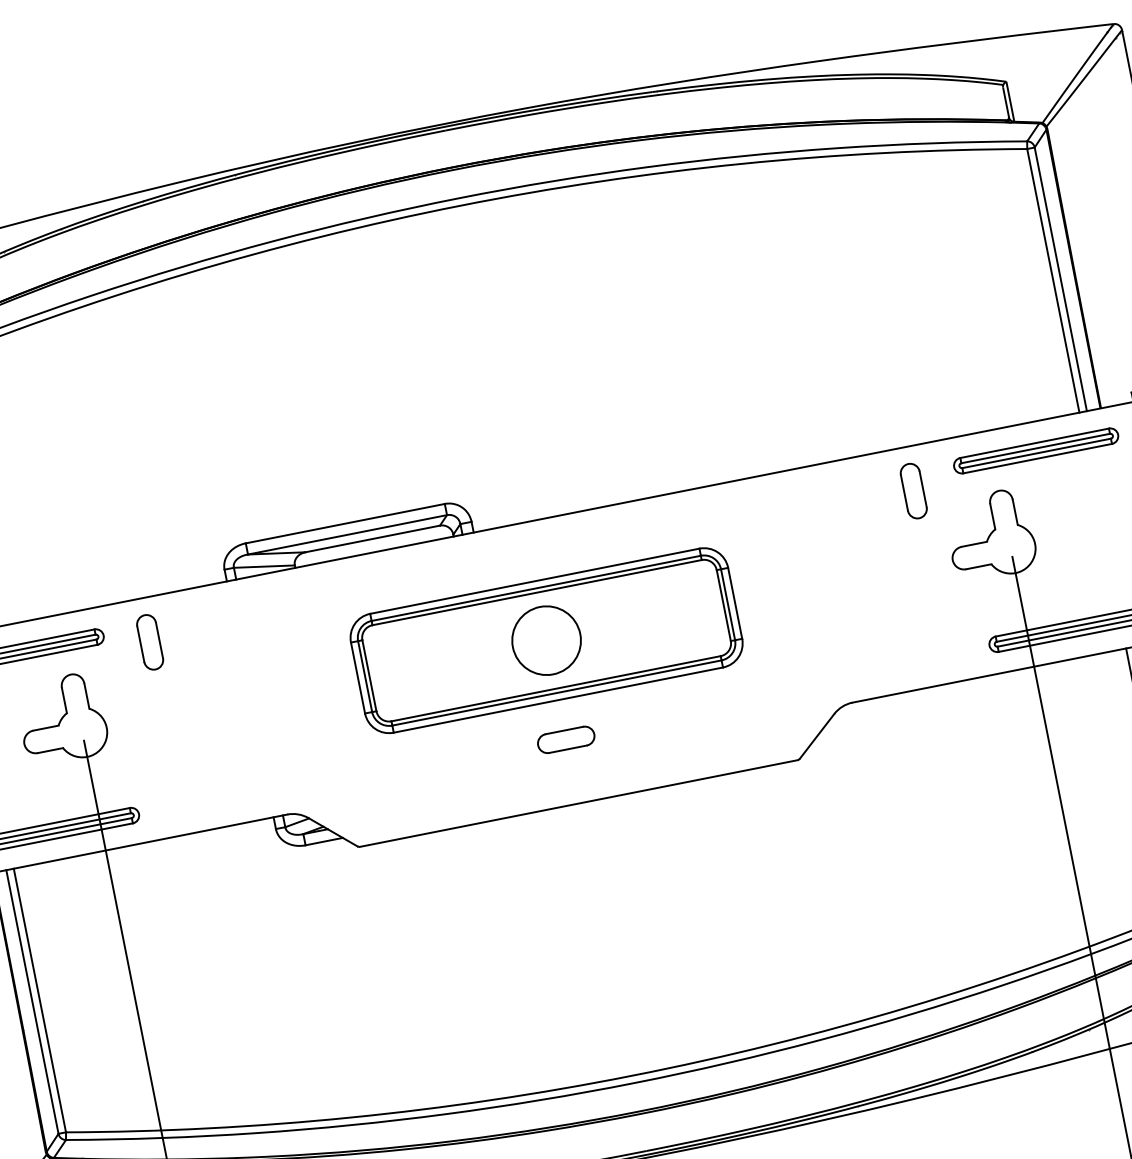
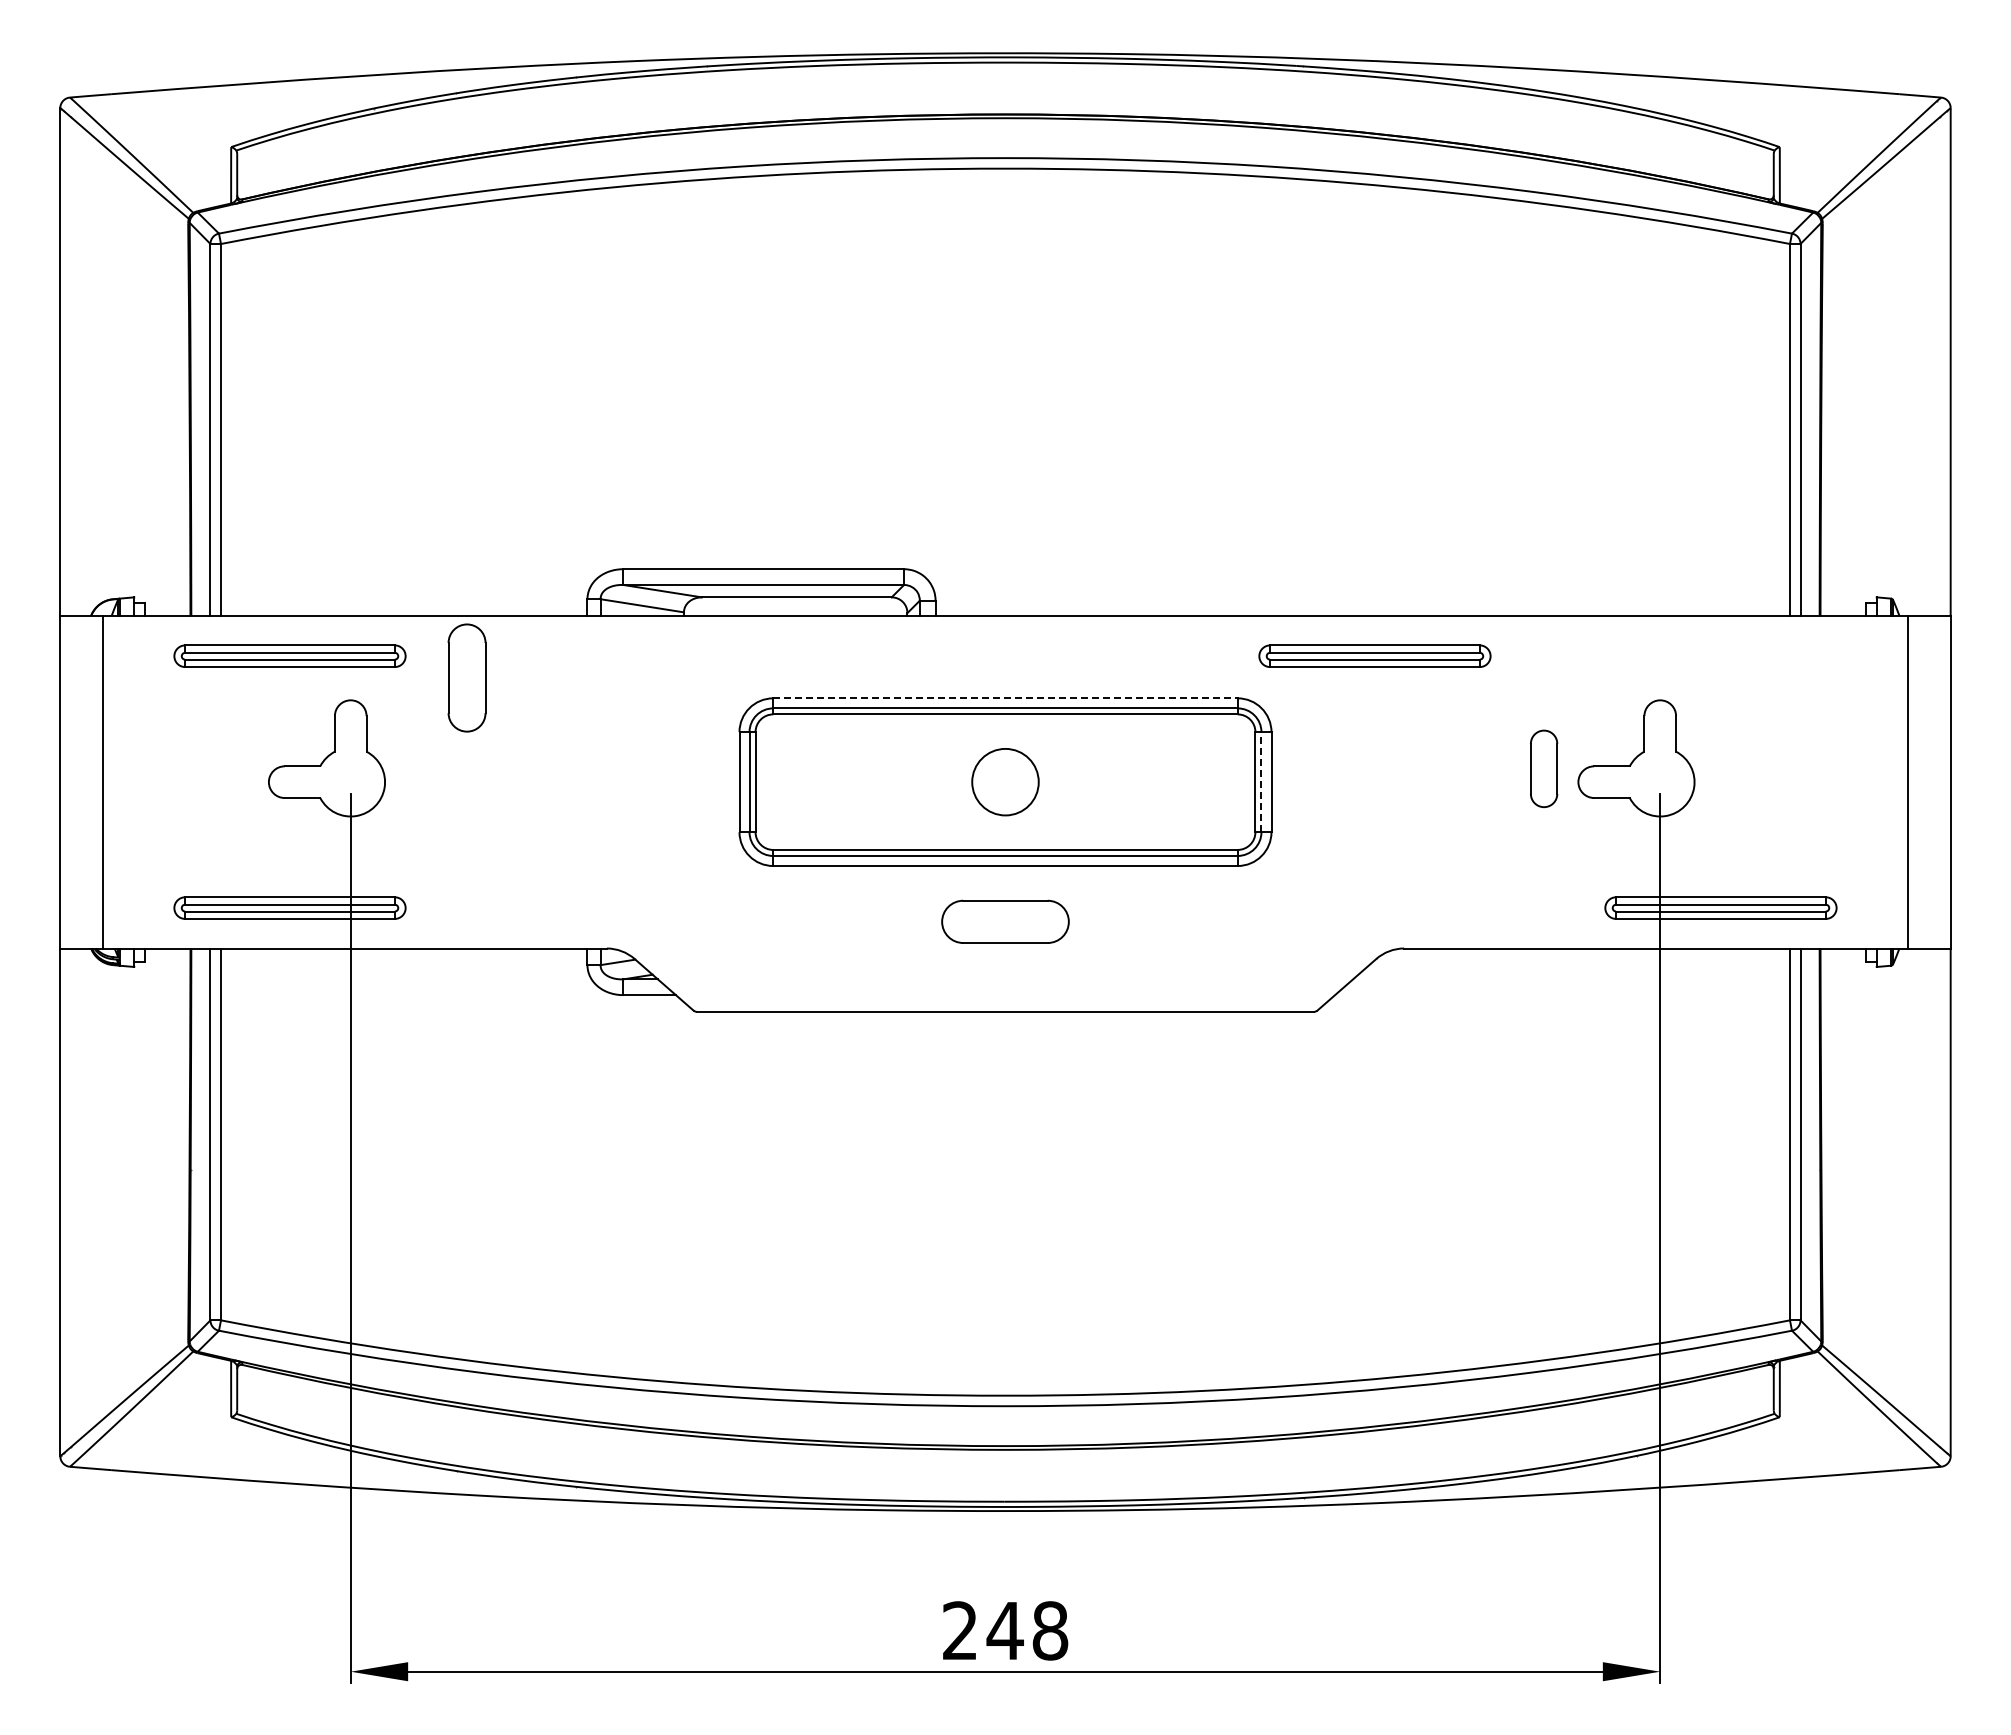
part: (1035, 450) -> (1374, 655), moved
part: (914, 490) -> (1544, 768), moved
line: (534, 581) -> (1005, 698), solid -> dashed
line: (728, 604) -> (1261, 781), solid -> dashed
circle: (546, 640) -> (1005, 781), size x0.7
part: (149, 642) -> (466, 677), size x1.4
part: (566, 740) -> (1005, 922), size x1.6

